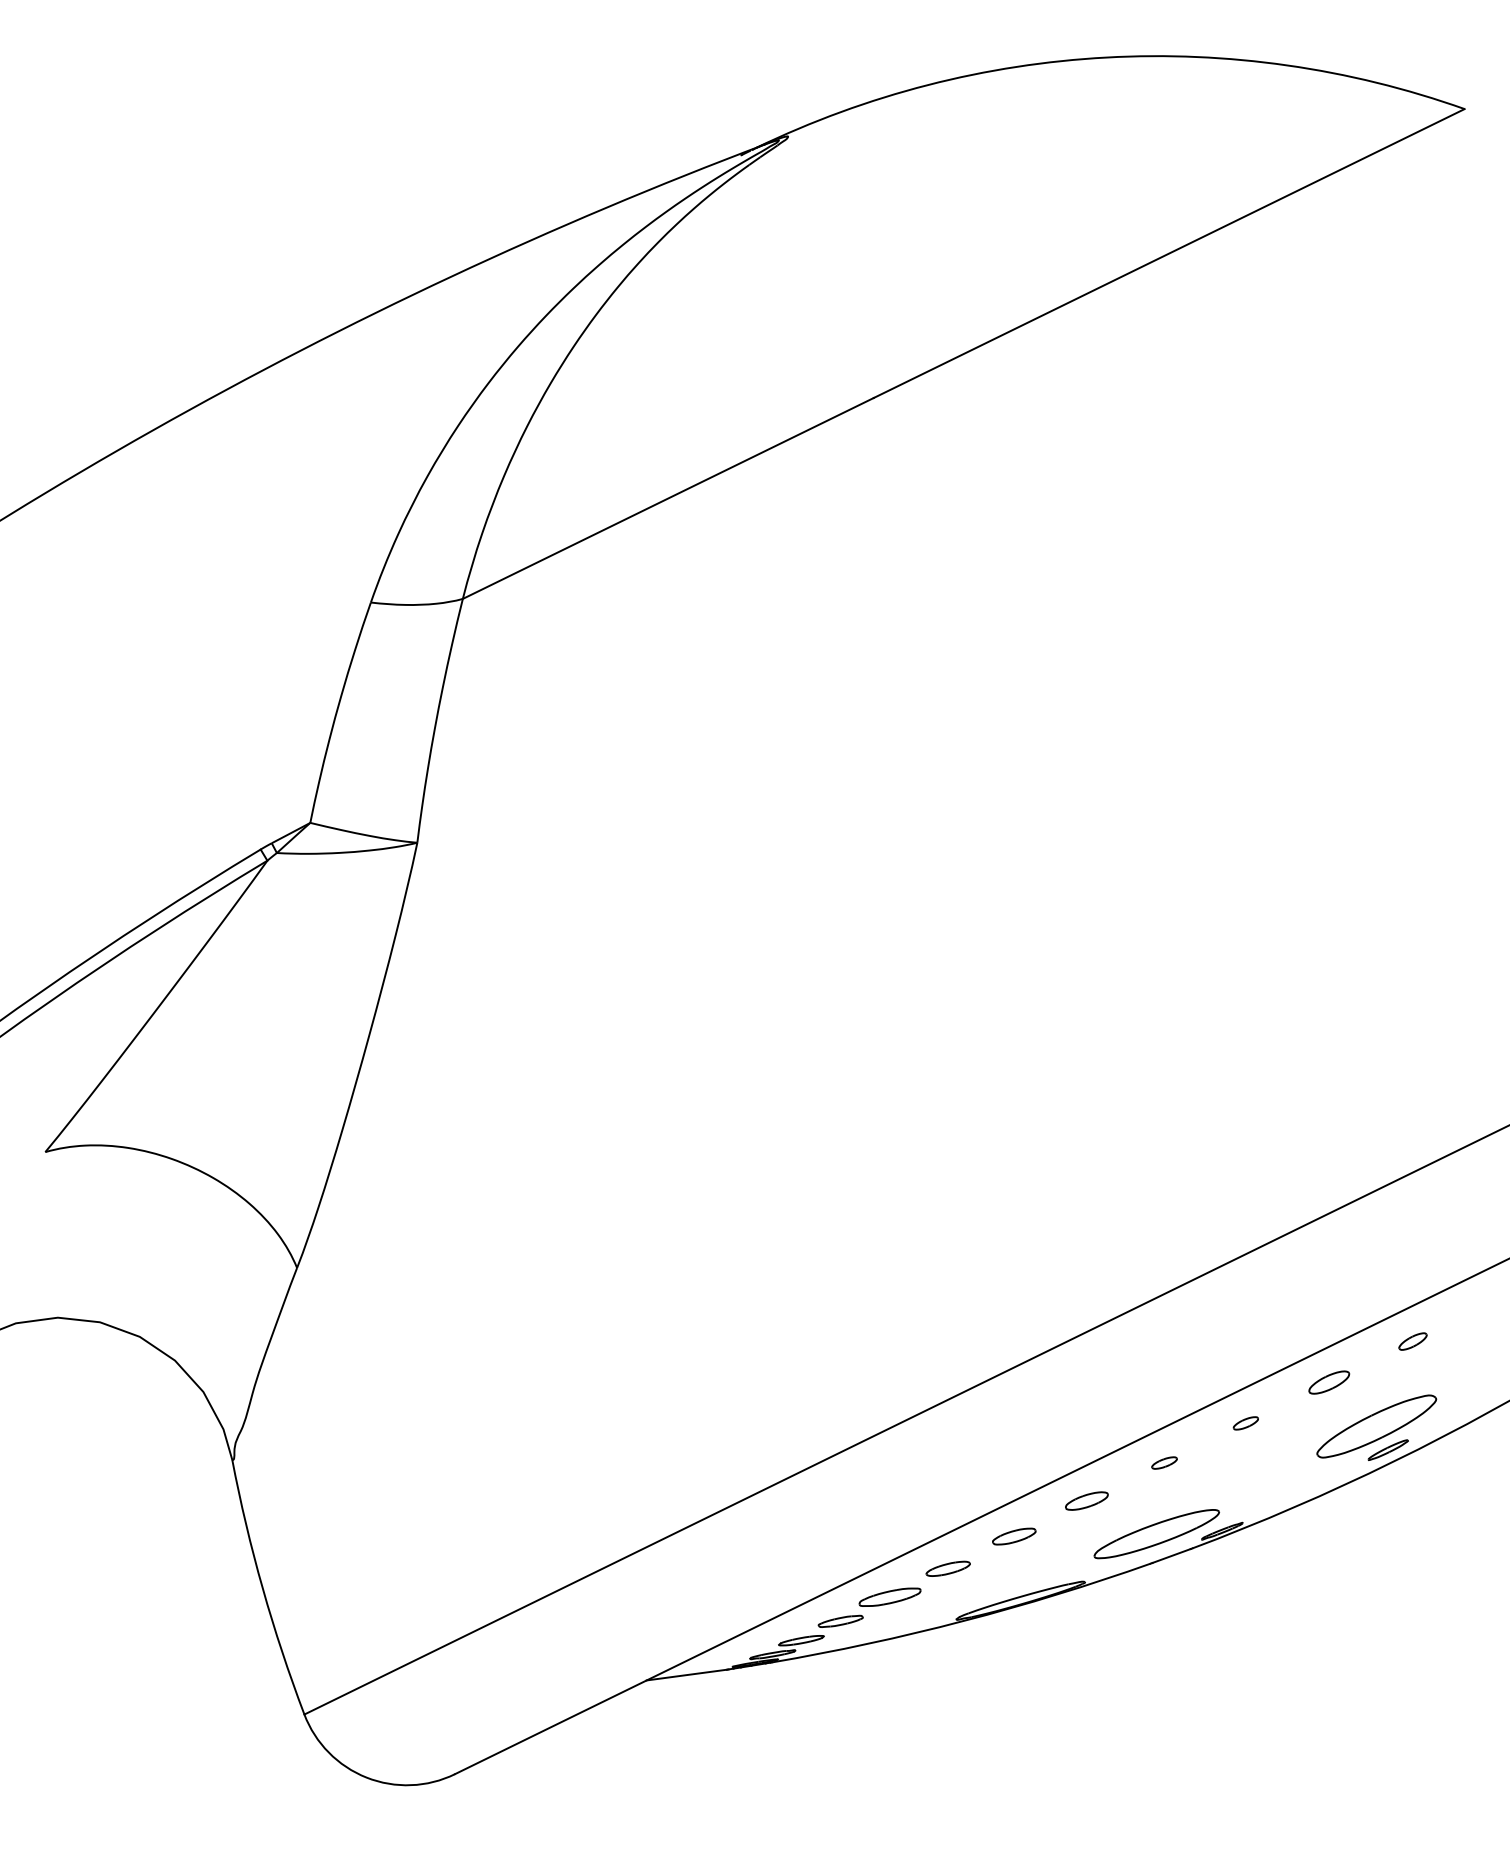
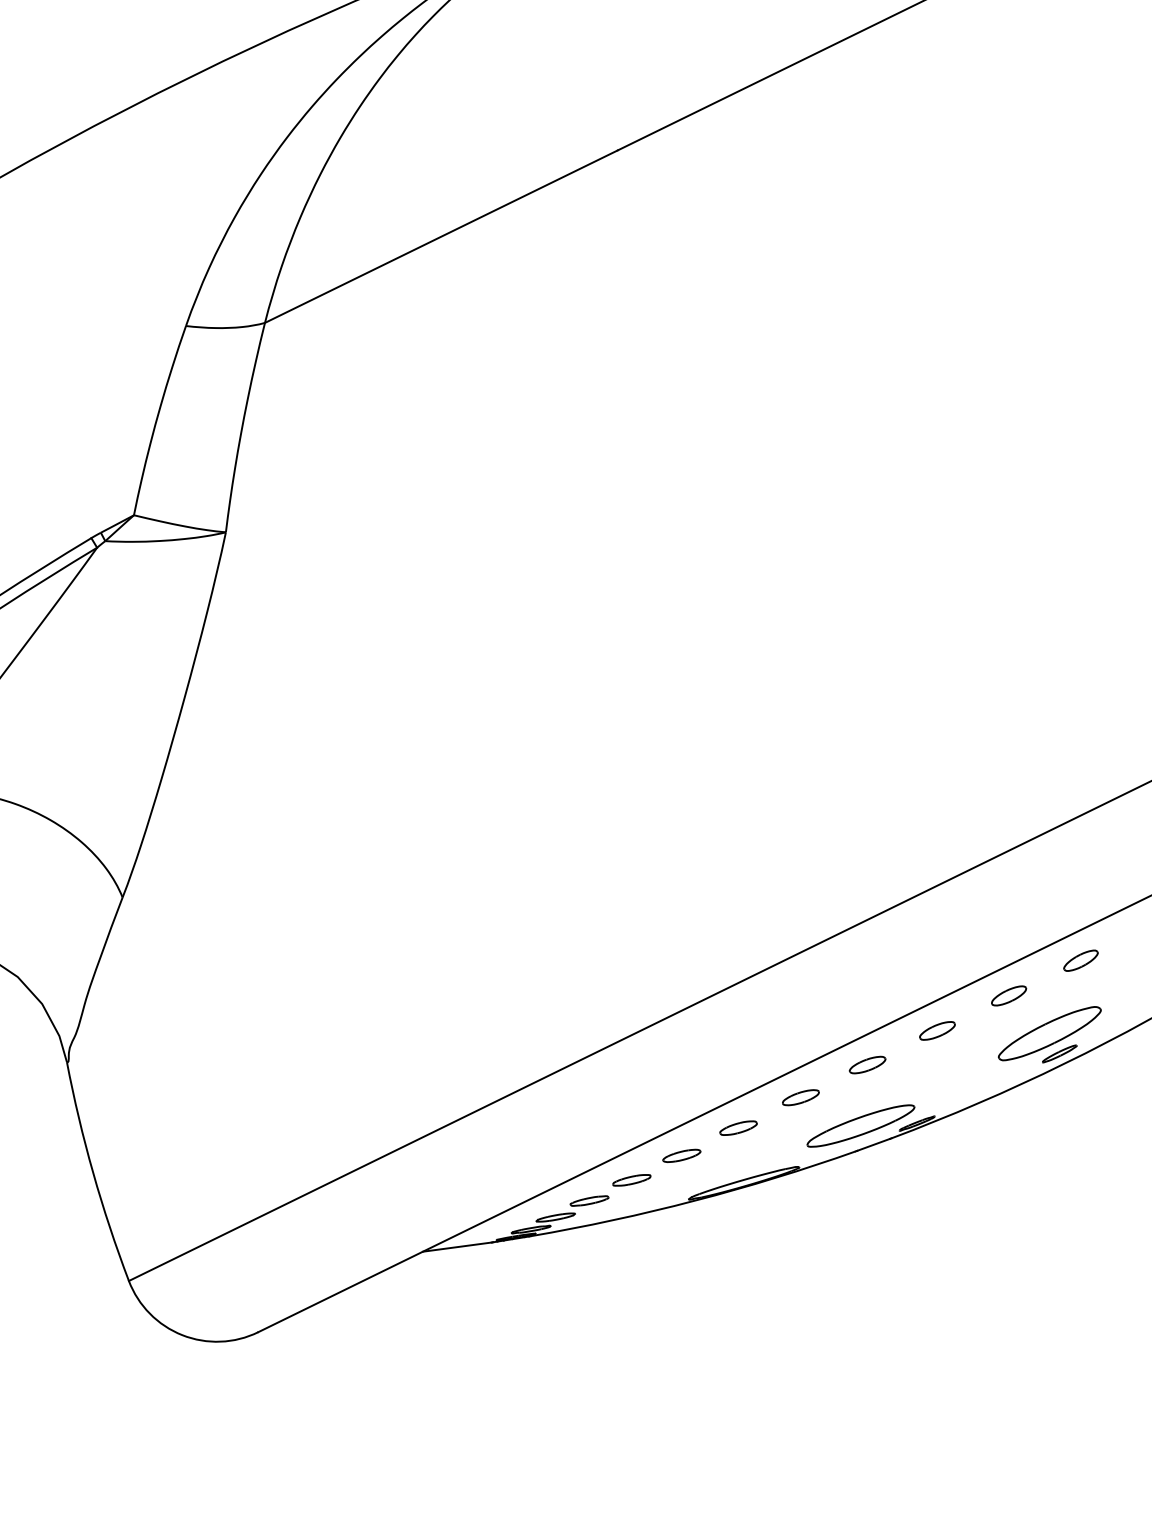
part: (1412, 1341) -> (1080, 960), size x1.43
part: (1245, 1423) -> (937, 1031), size x1.67
part: (1164, 1462) -> (867, 1064), size x1.67
part: (889, 1597) -> (631, 1180), size x0.71

